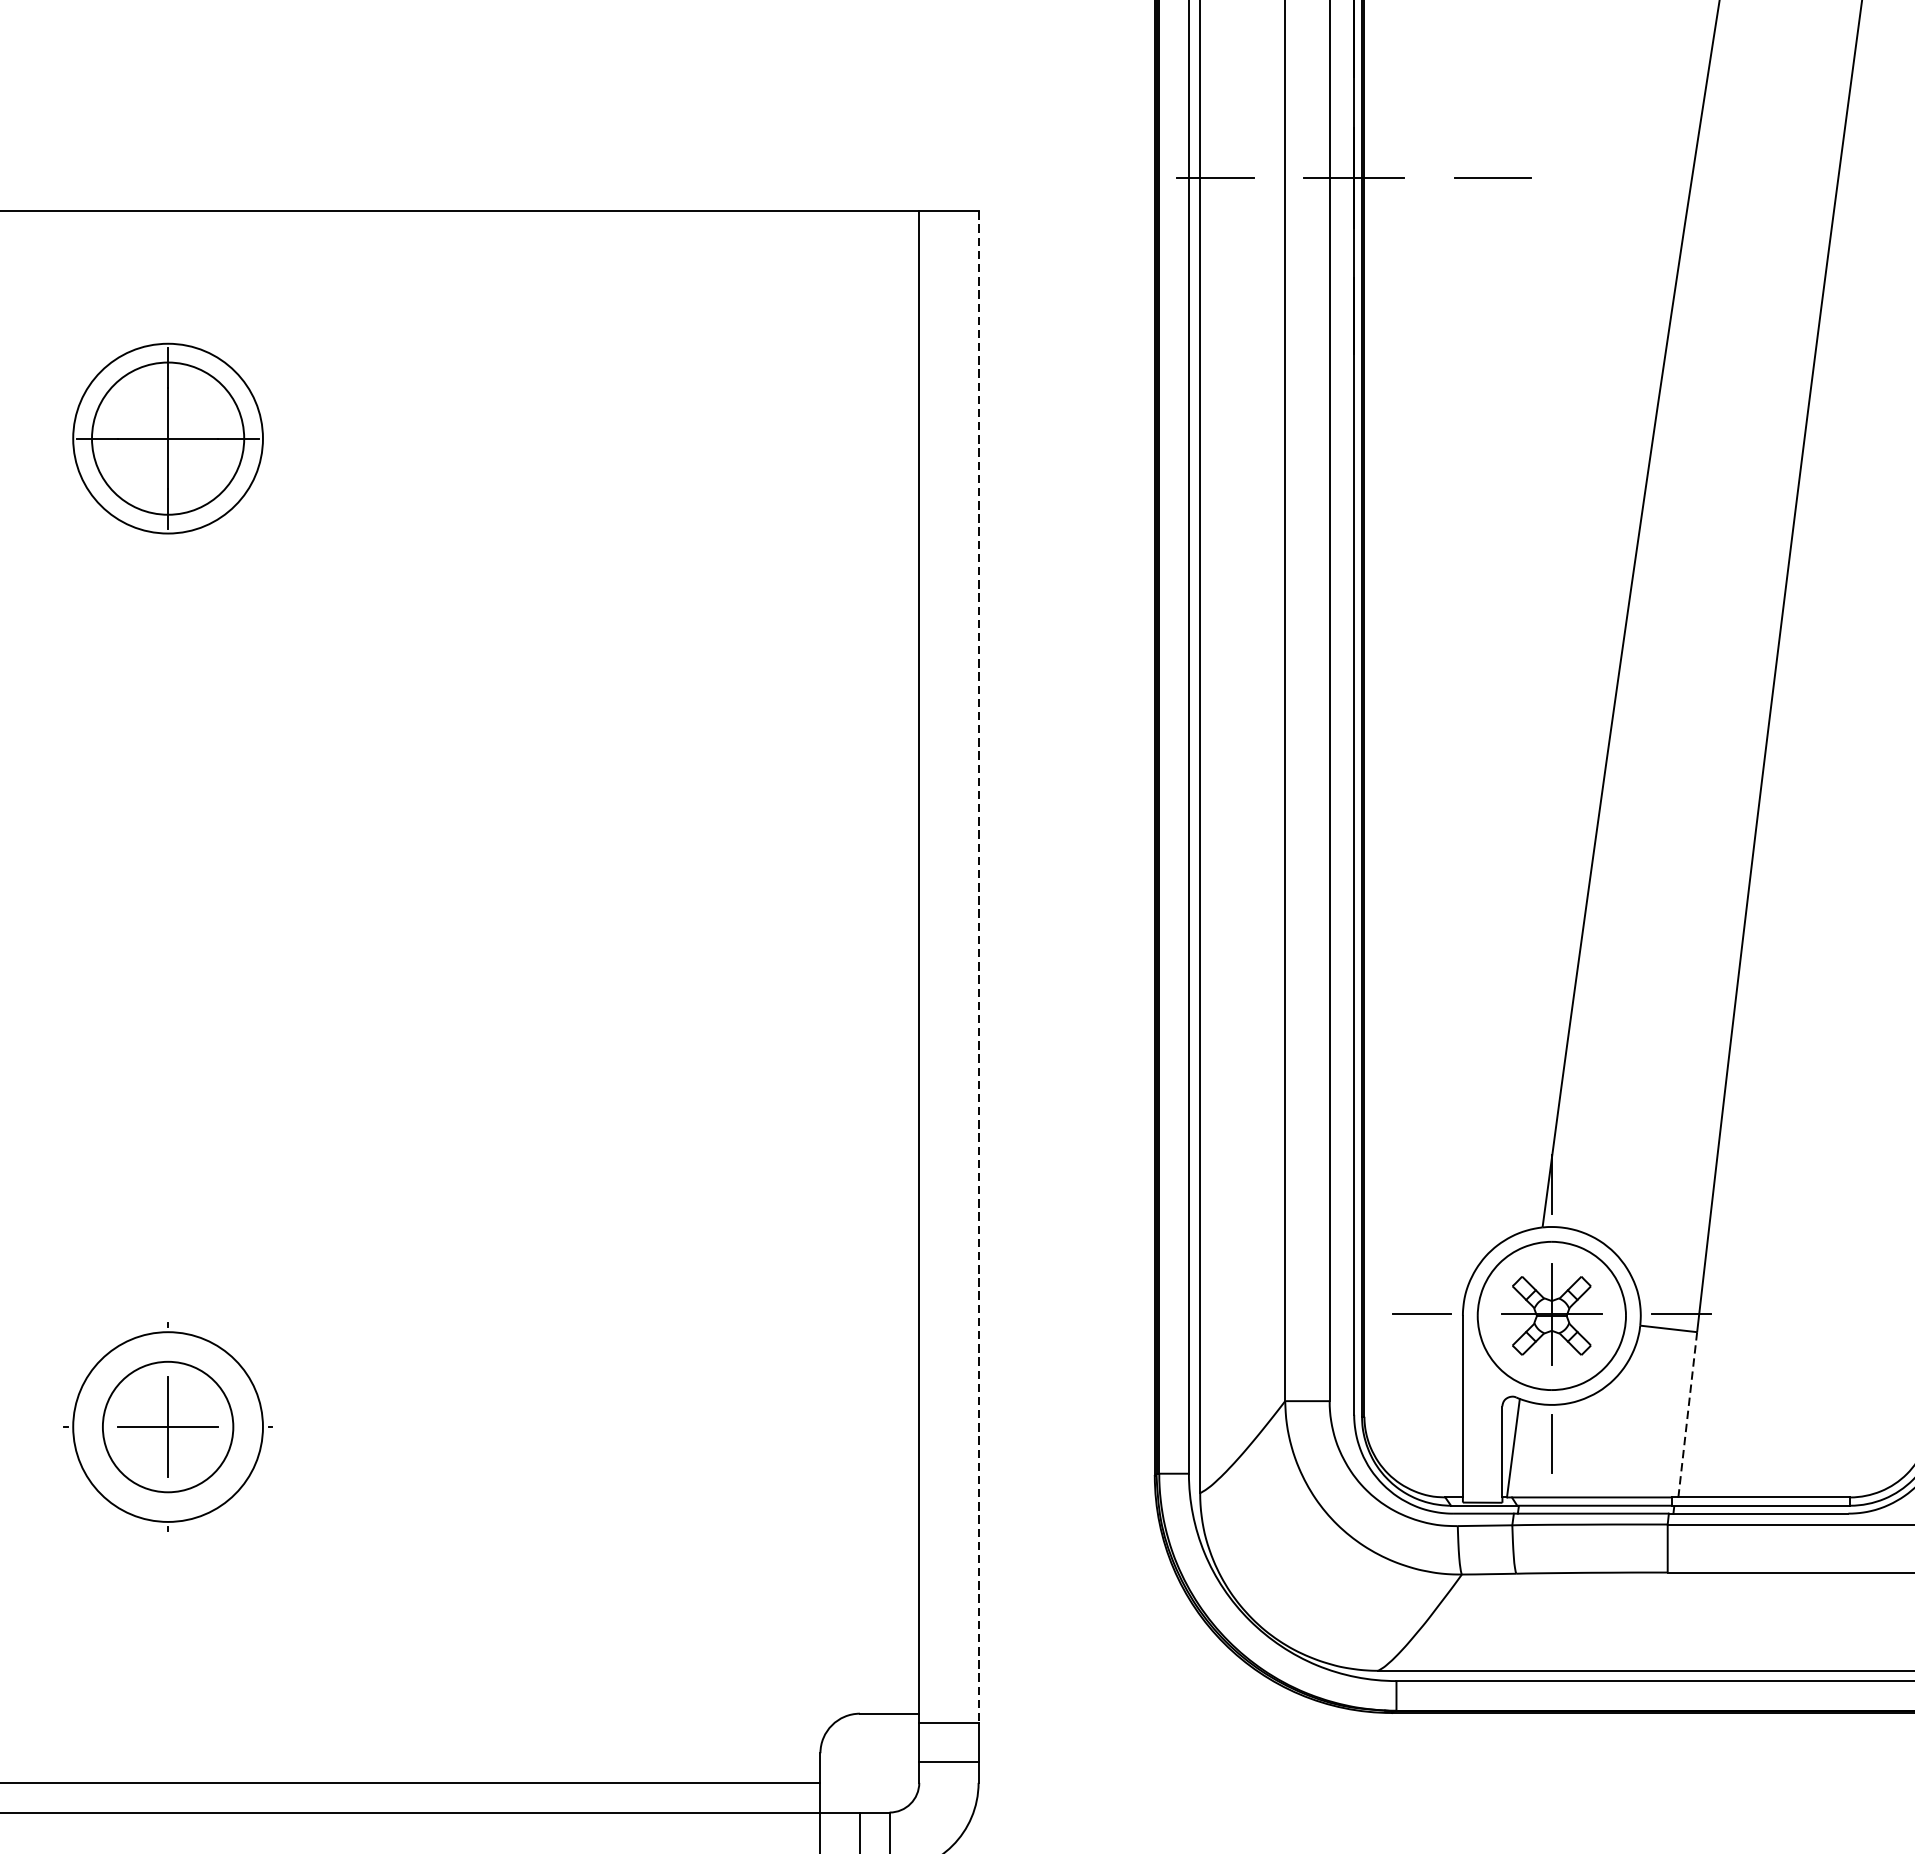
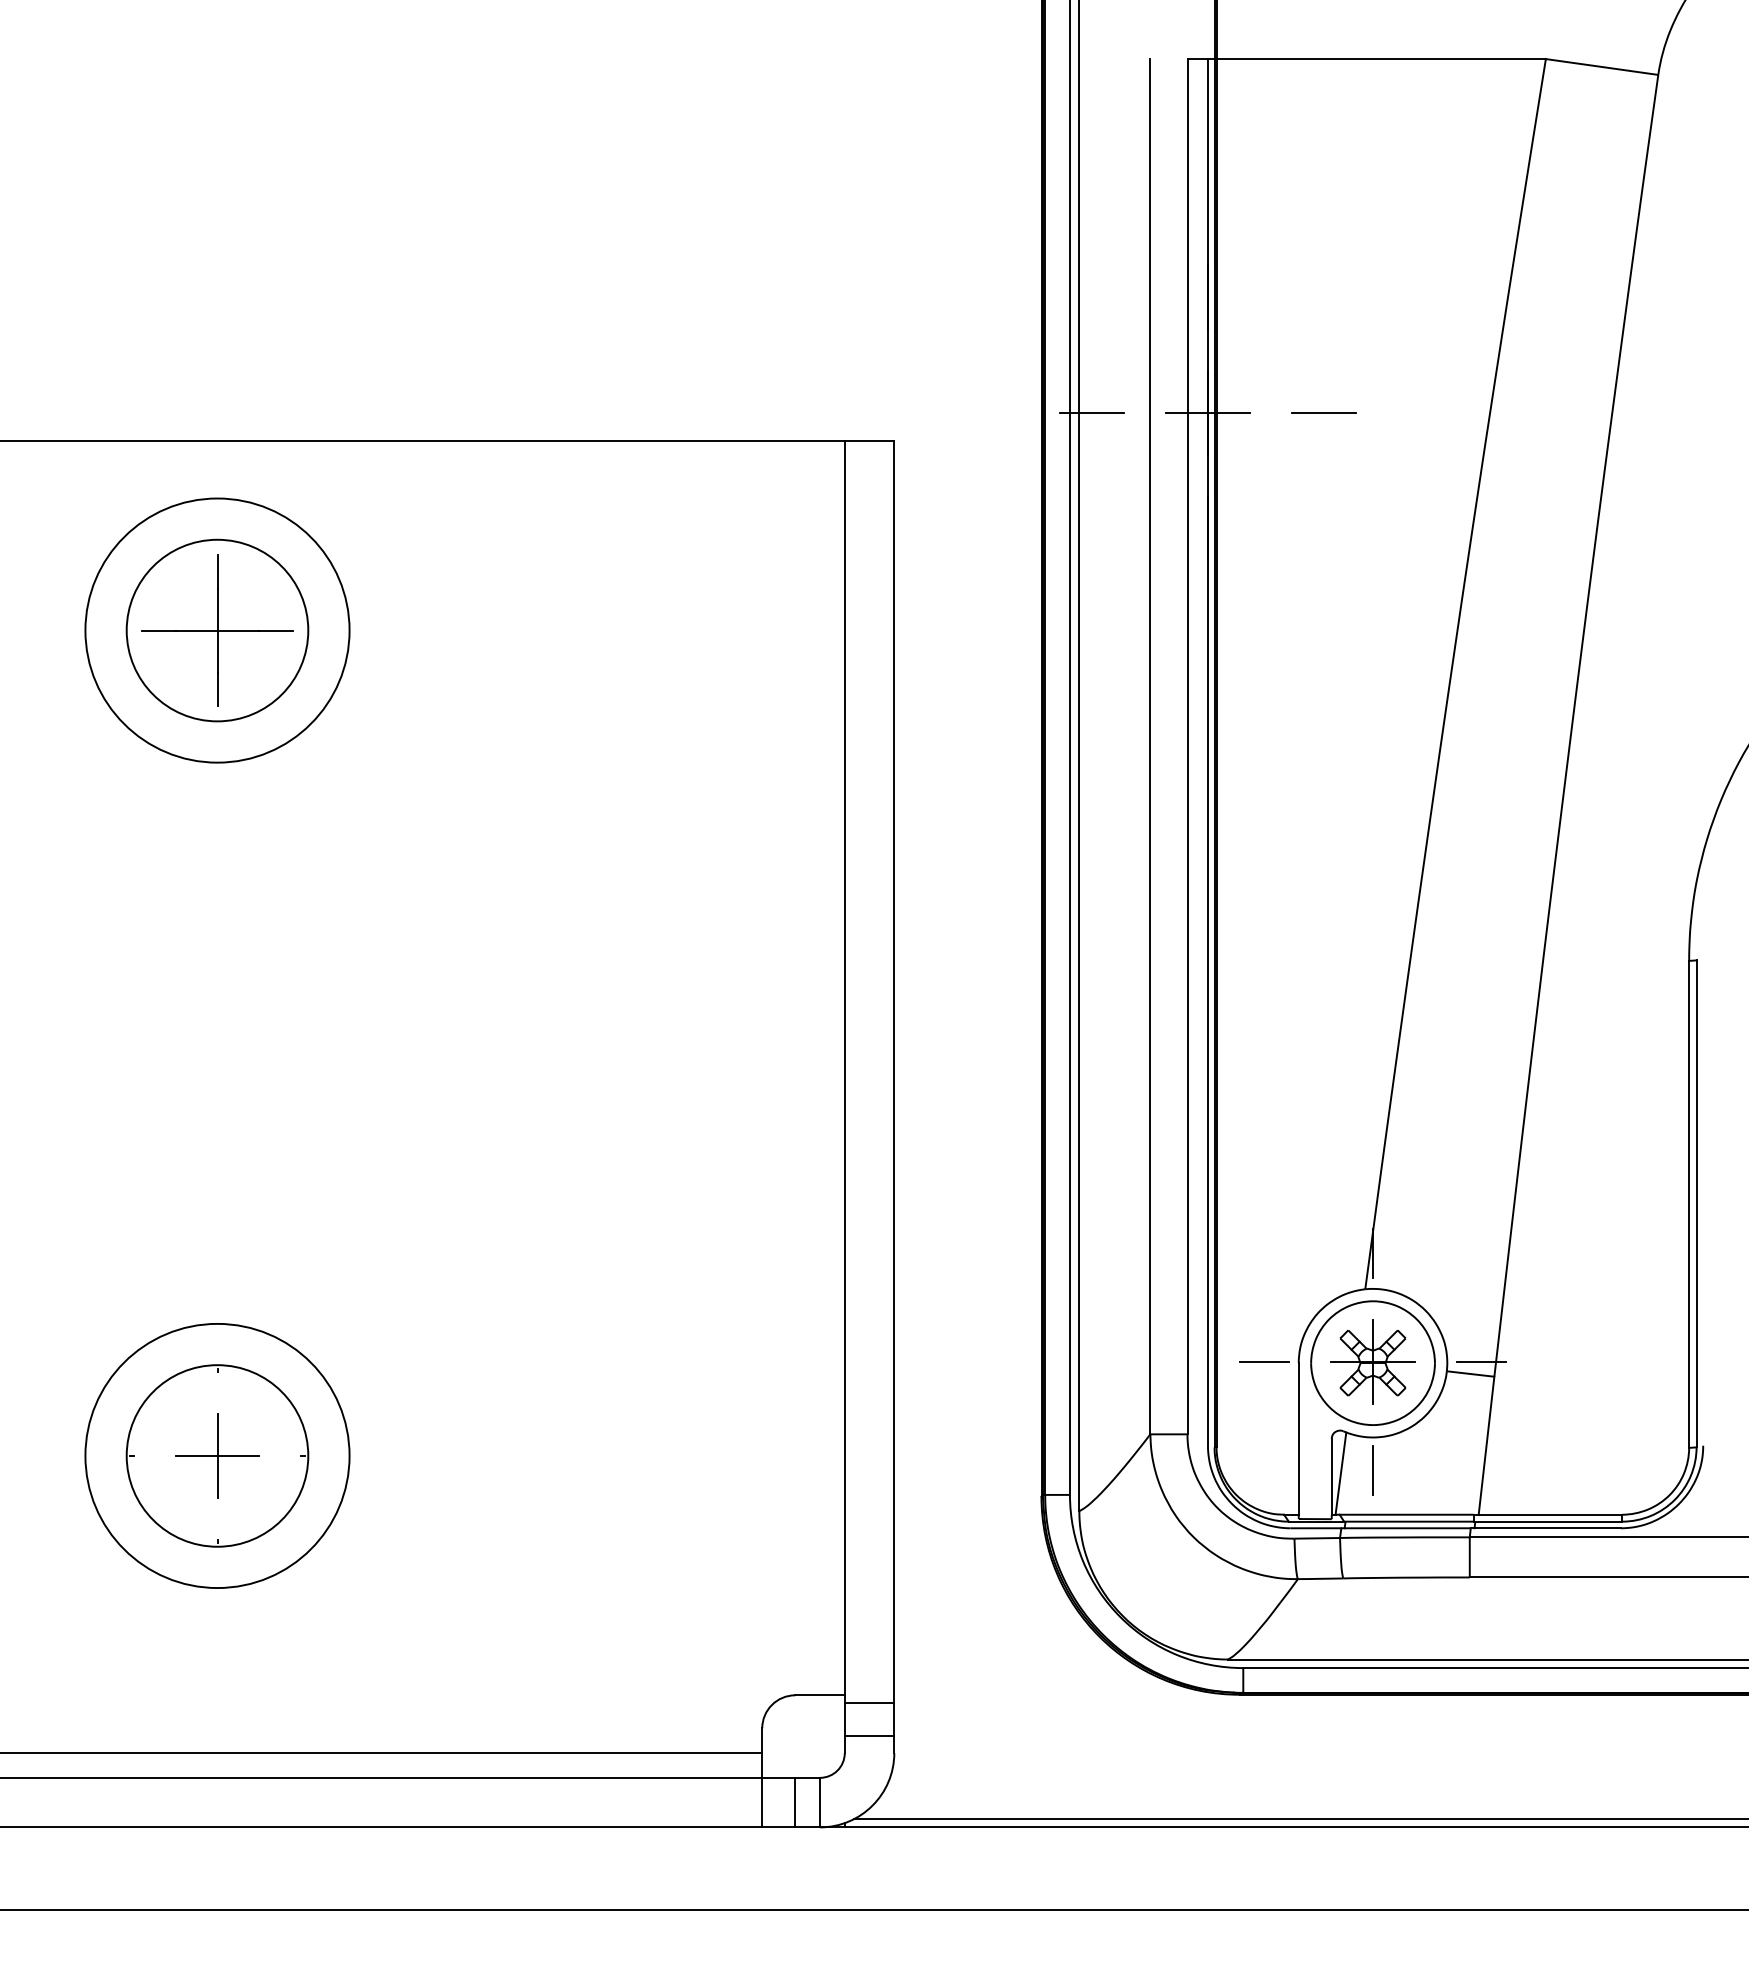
circle: (168, 438) -> (217, 630), size x1.43
circle: (168, 438) -> (217, 630), size x1.67
line: (978, 967) -> (894, 1072), dashed -> solid
line: (1687, 1415) -> (1486, 1446), dashed -> solid
circle: (168, 1426) -> (217, 1455), size x1.67
circle: (168, 1426) -> (217, 1455), size x1.67

